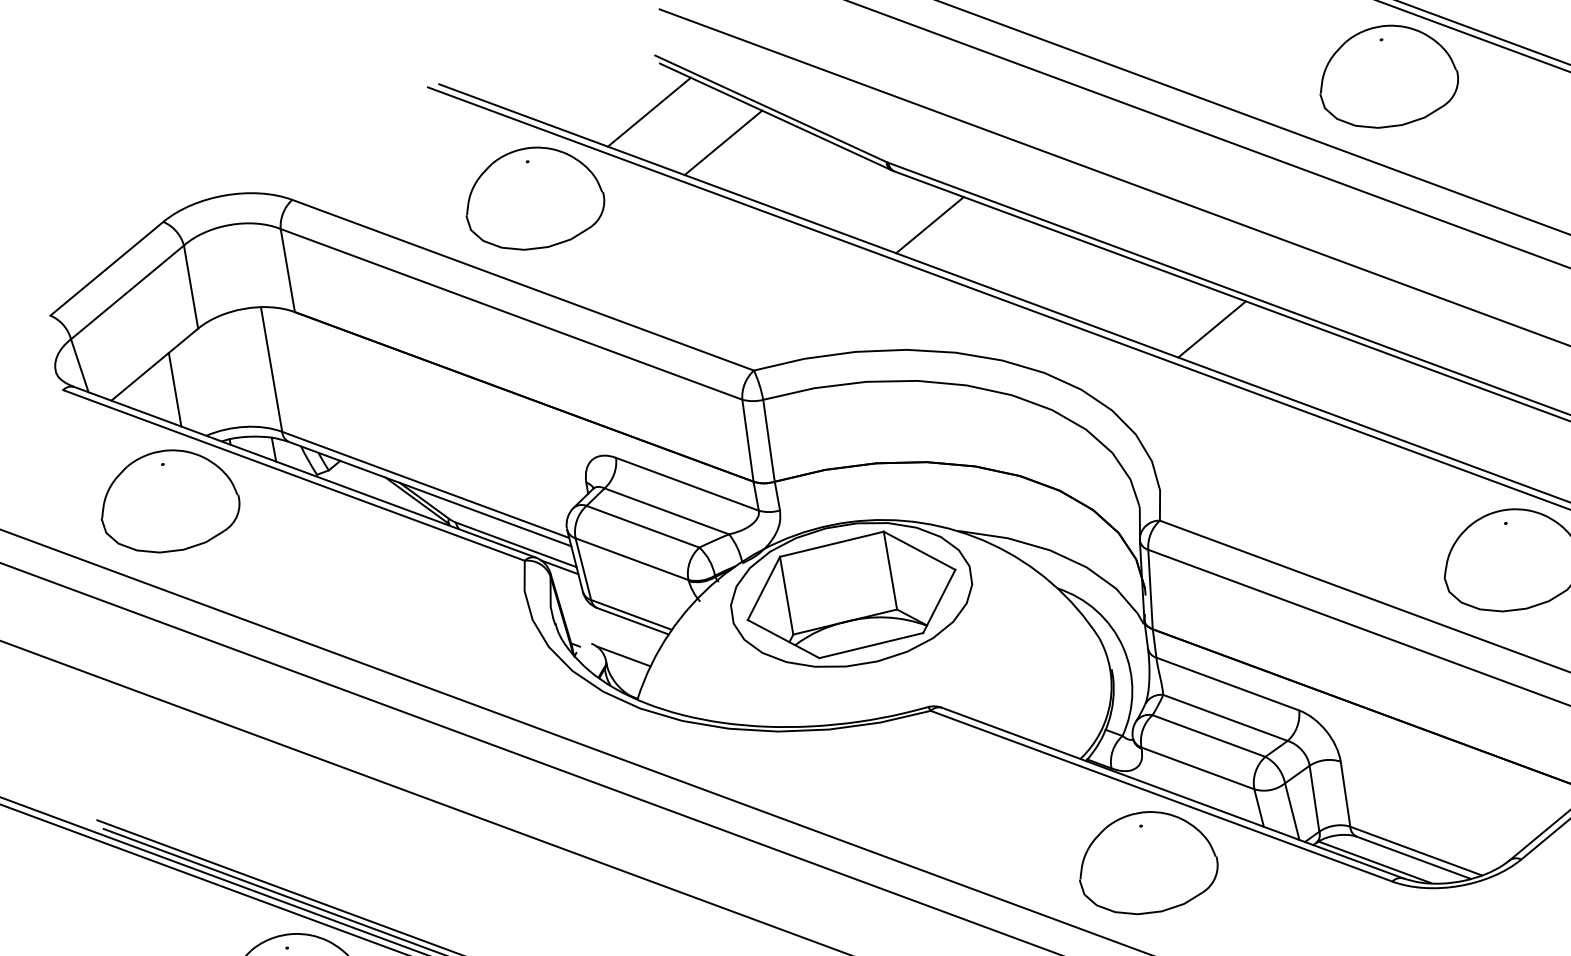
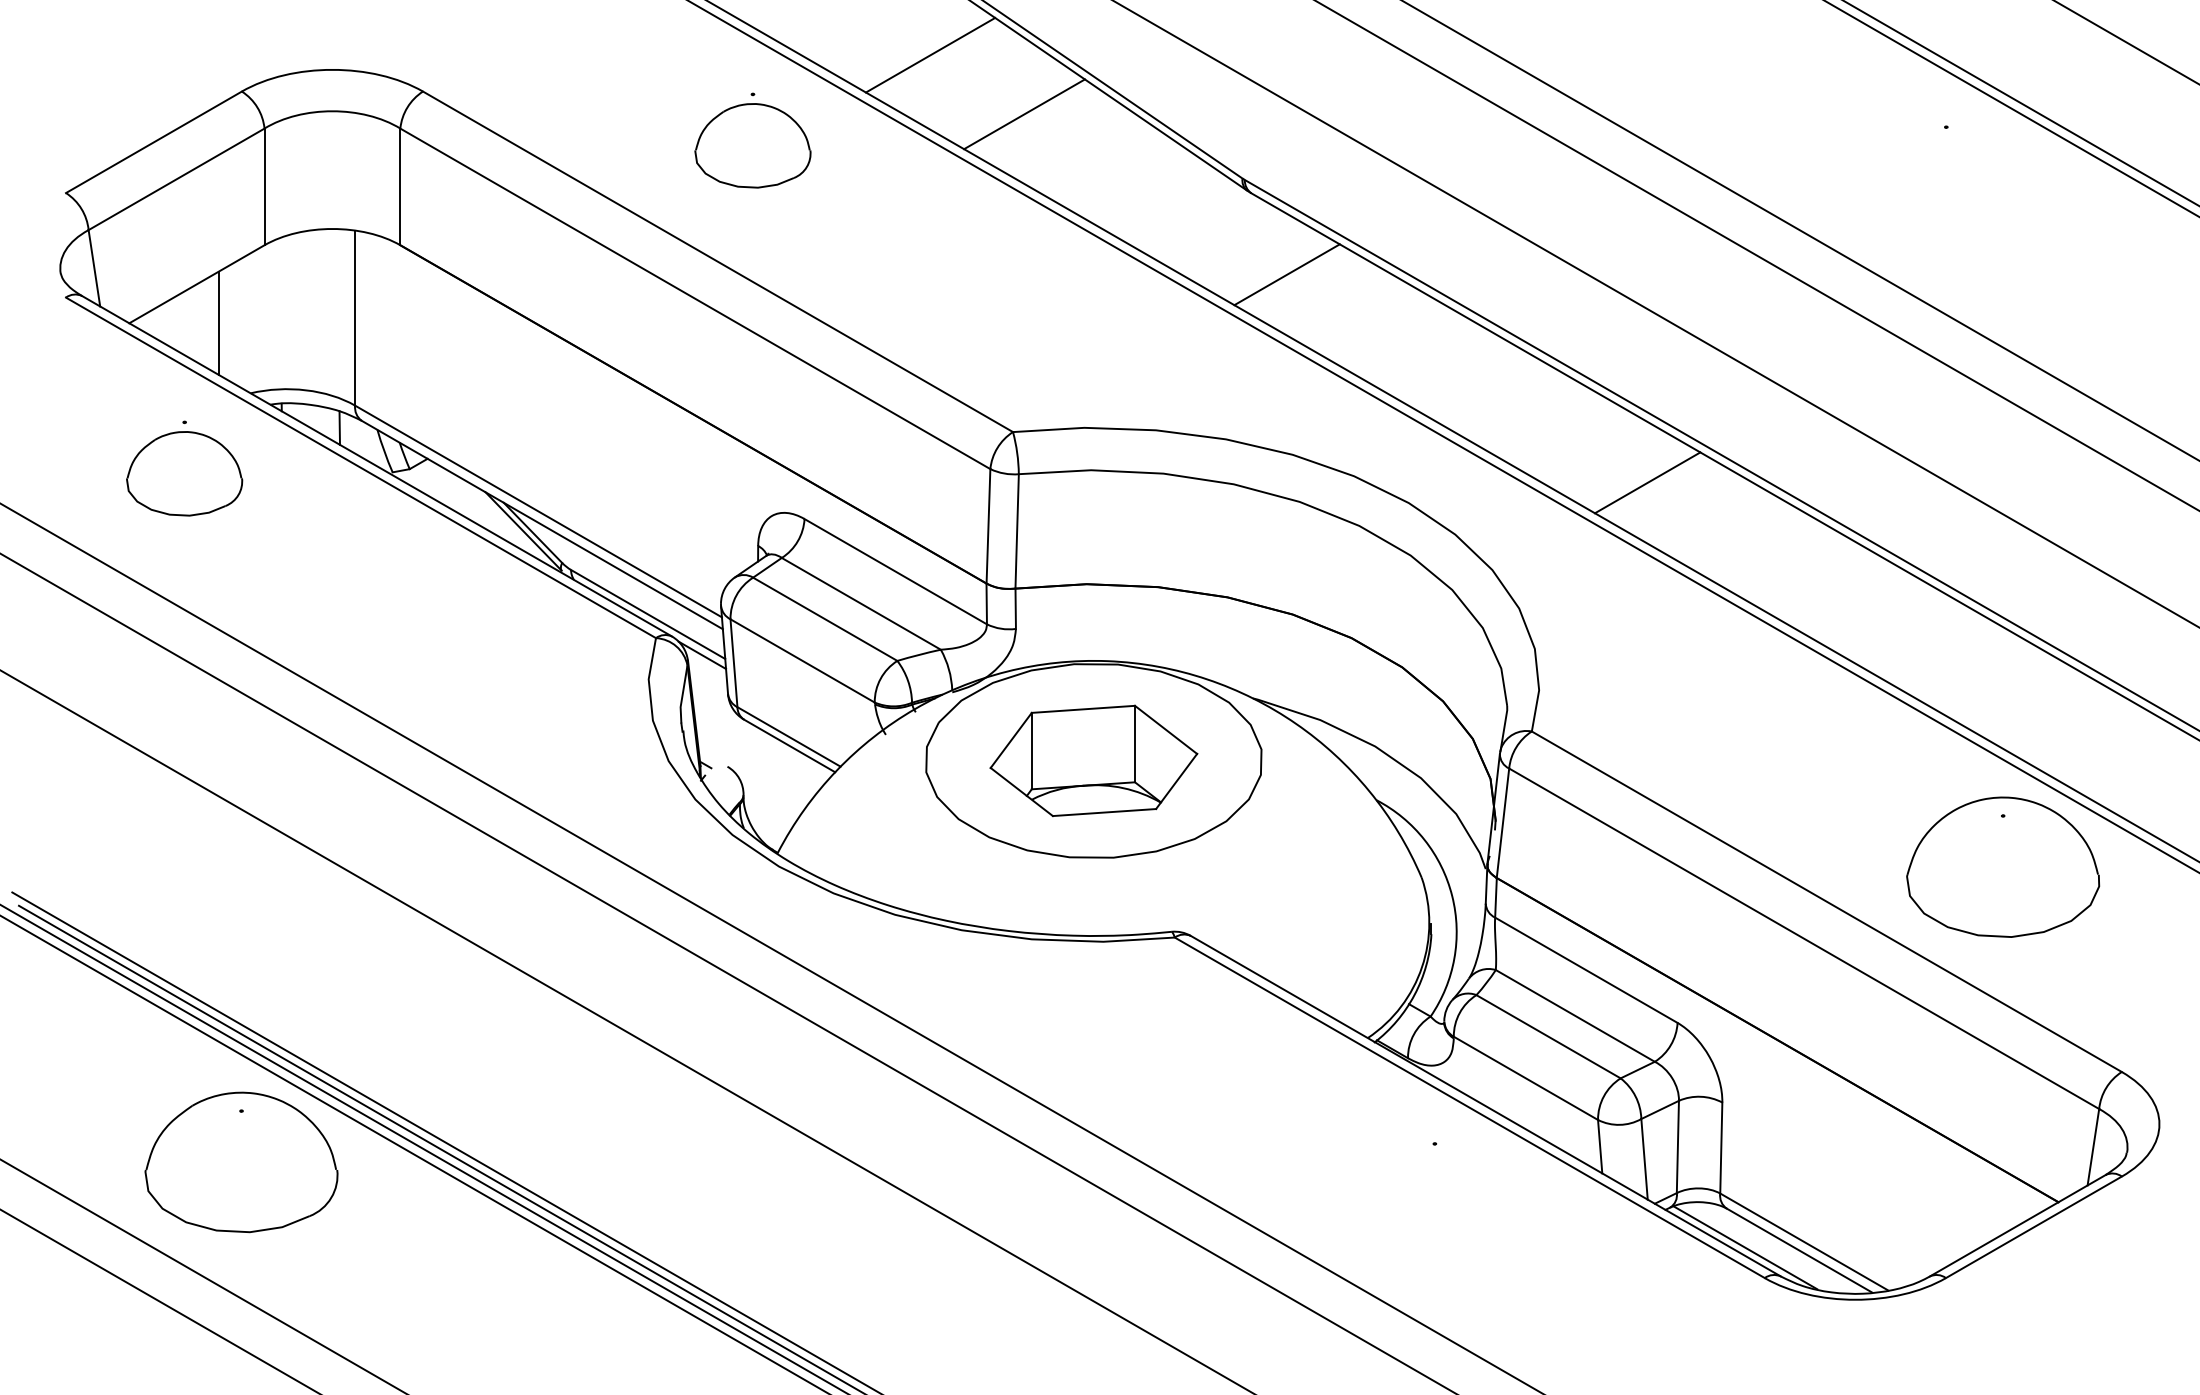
part: (1387, 76) -> (1946, 178), removed
part: (533, 198) -> (752, 145), size x0.6
part: (168, 500) -> (184, 473), size x0.6
part: (851, 594) -> (1093, 760), size x0.7
line: (623, 656) -> (768, 791), removed
part: (1146, 862) -> (1434, 1194), removed

